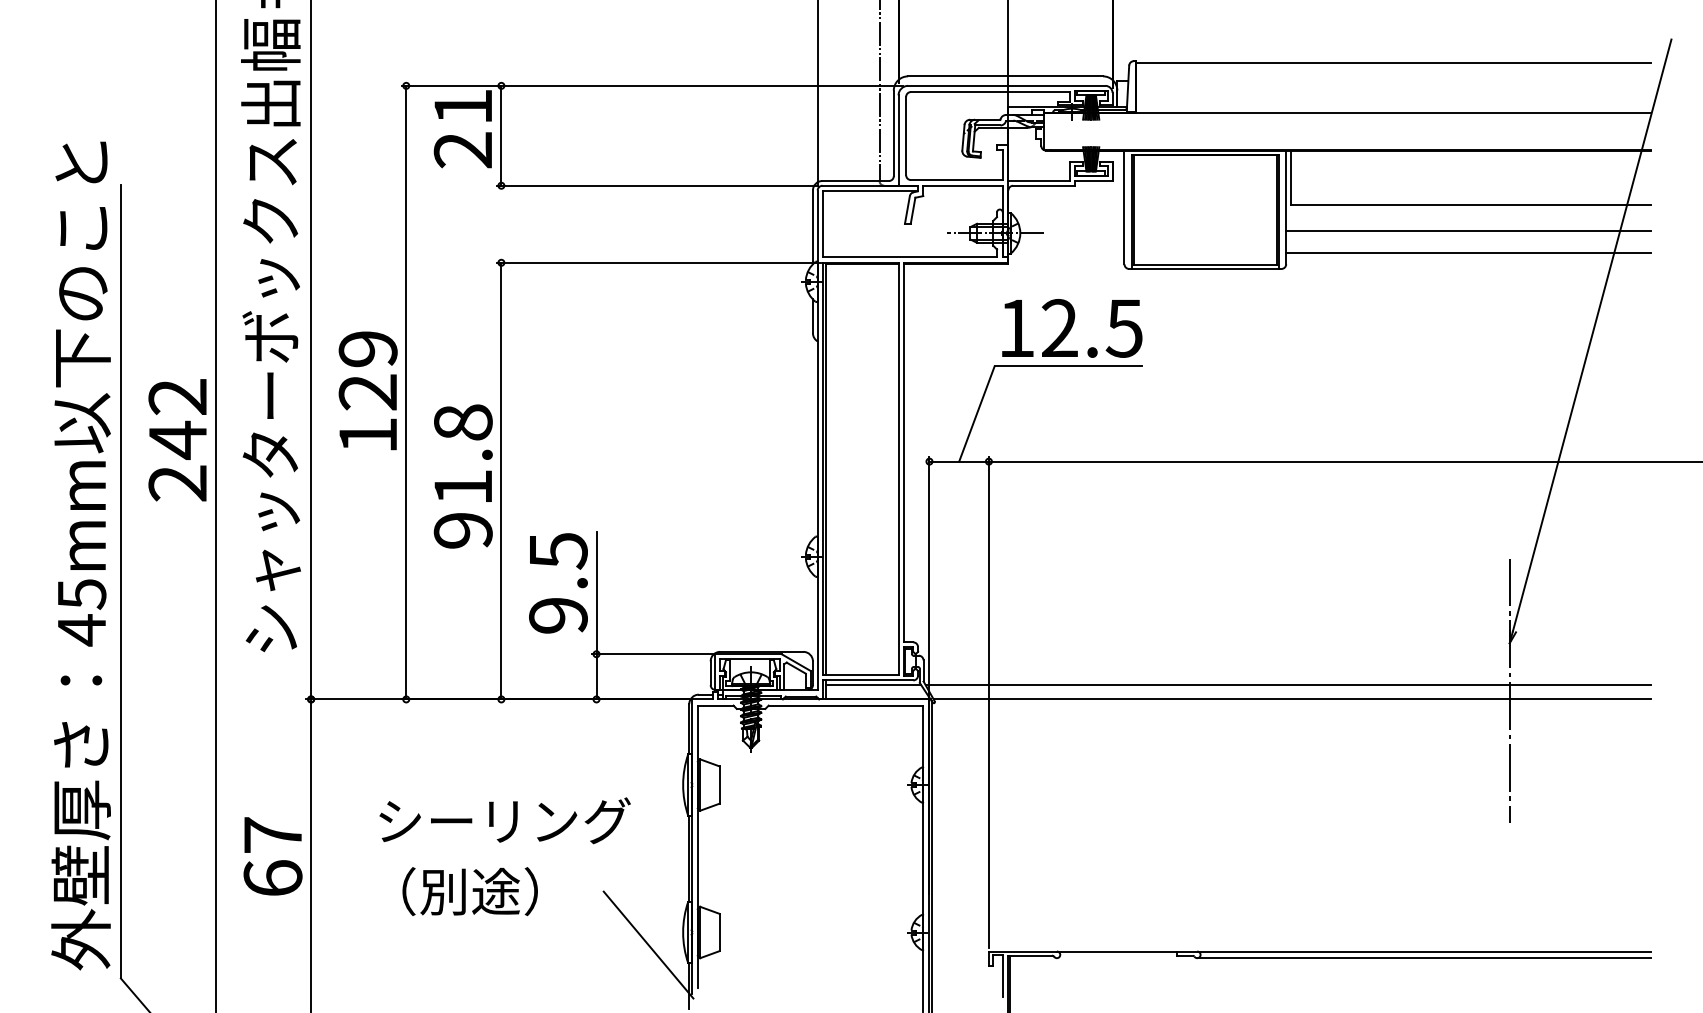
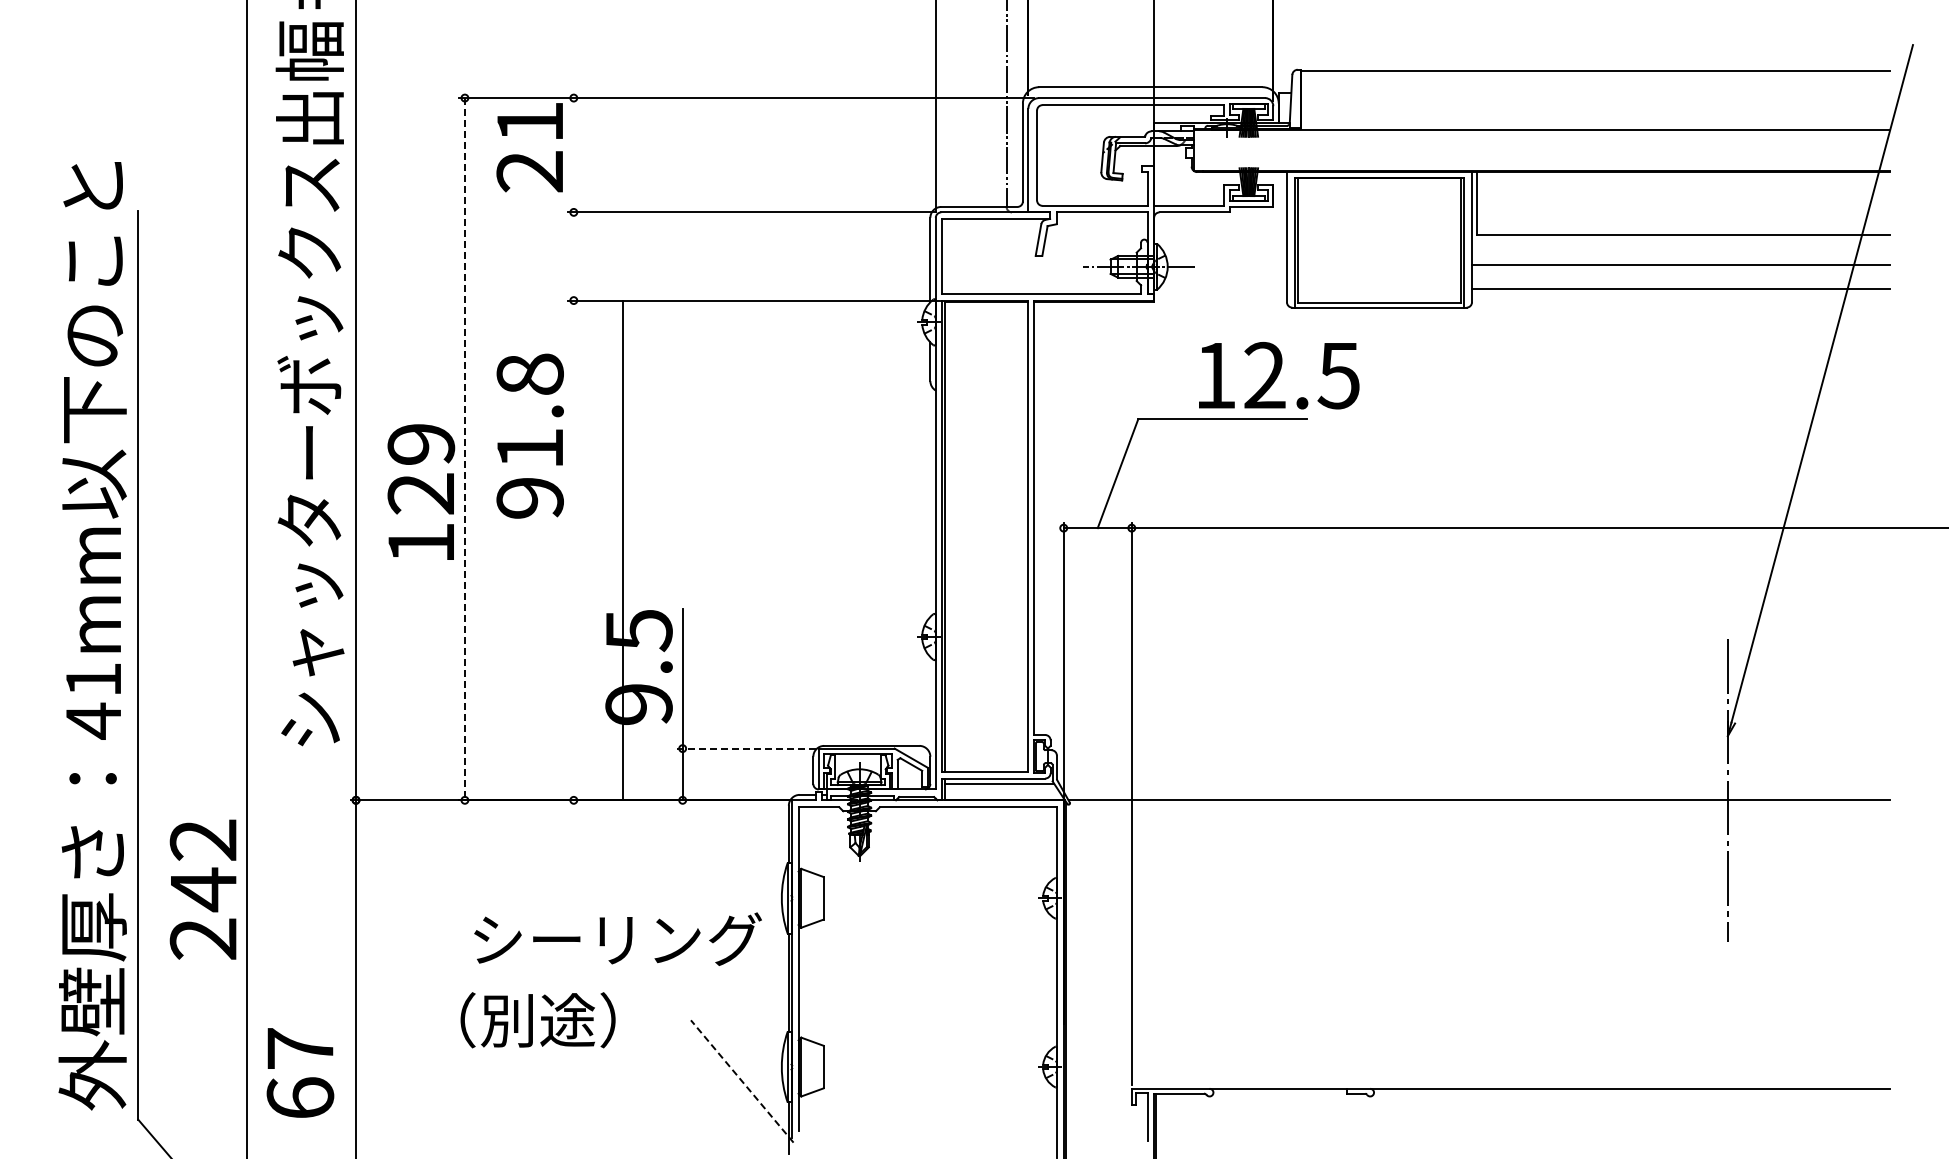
line: (501, 136) -> (573, 155), removed
text: (1072, 328) -> (1279, 375), moved
text: (368, 390) -> (421, 491), moved
line: (405, 392) -> (464, 449), solid -> dashed
text: (177, 440) -> (202, 889), moved
text: (462, 475) -> (529, 435), moved
line: (501, 481) -> (622, 550), moved
text: (81, 594) -> (93, 680), 45mm -> 41mm
line: (652, 654) -> (746, 748), solid -> dashed
line: (1288, 685) -> (1474, 784), removed
text: (504, 820) -> (617, 938), moved
text: (273, 855) -> (300, 1072), moved
line: (648, 945) -> (742, 1081), solid -> dashed
line: (1423, 958) -> (1629, 1096), removed

